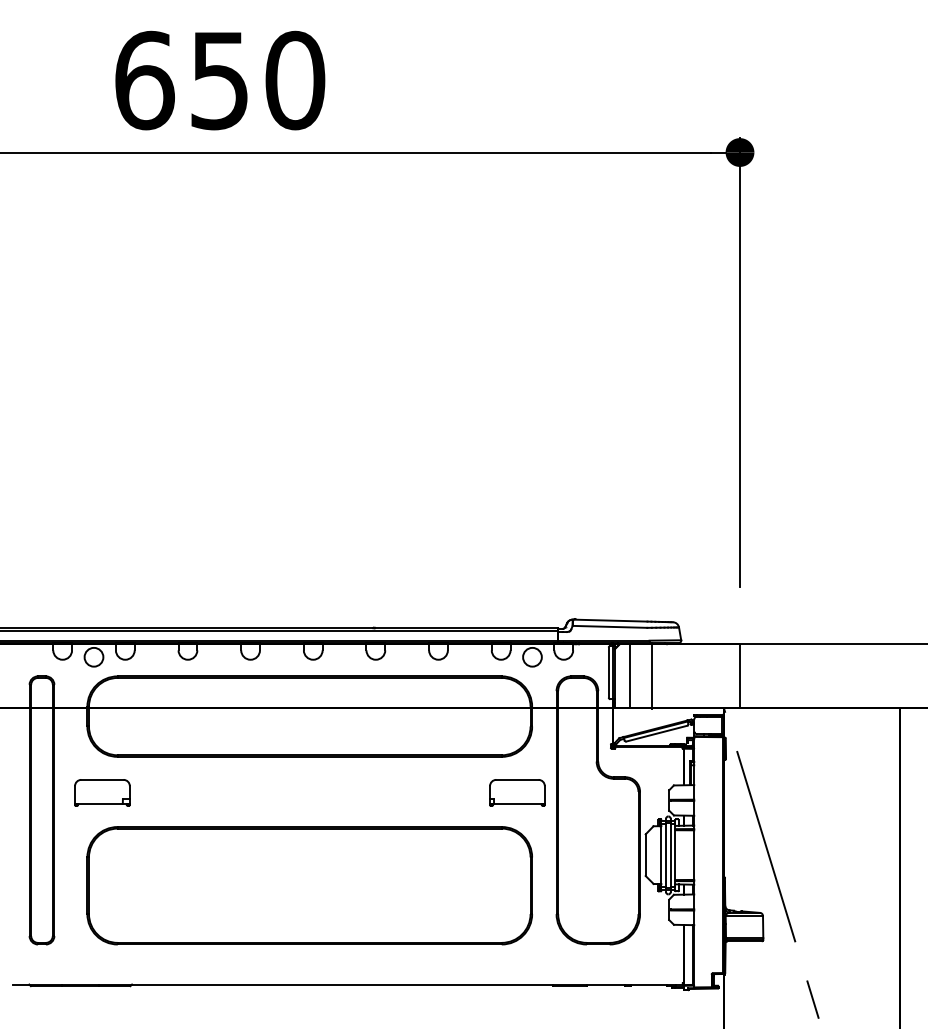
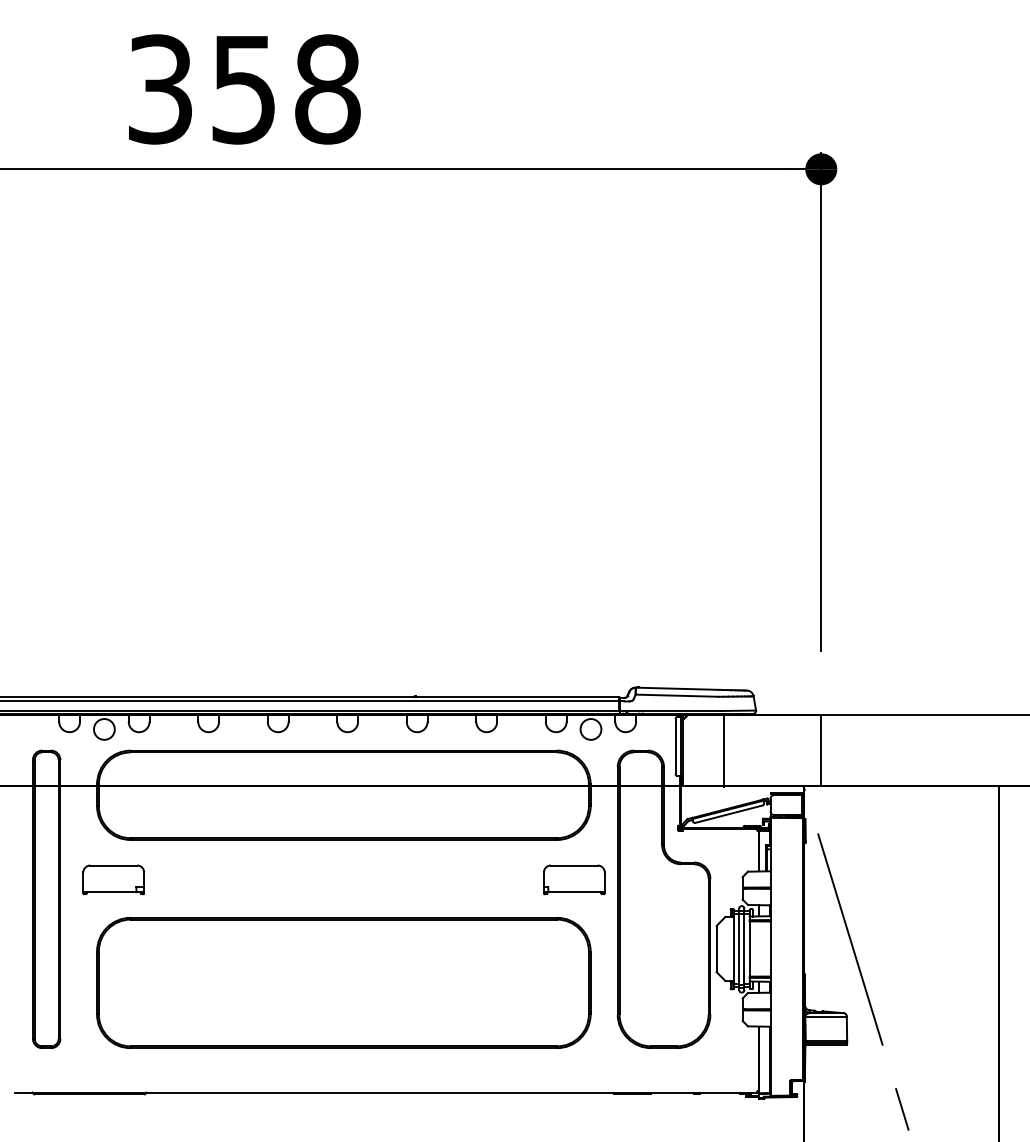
text: (220, 80) -> (244, 89), 650 -> 358
line: (629, 676) -> (698, 750), removed

